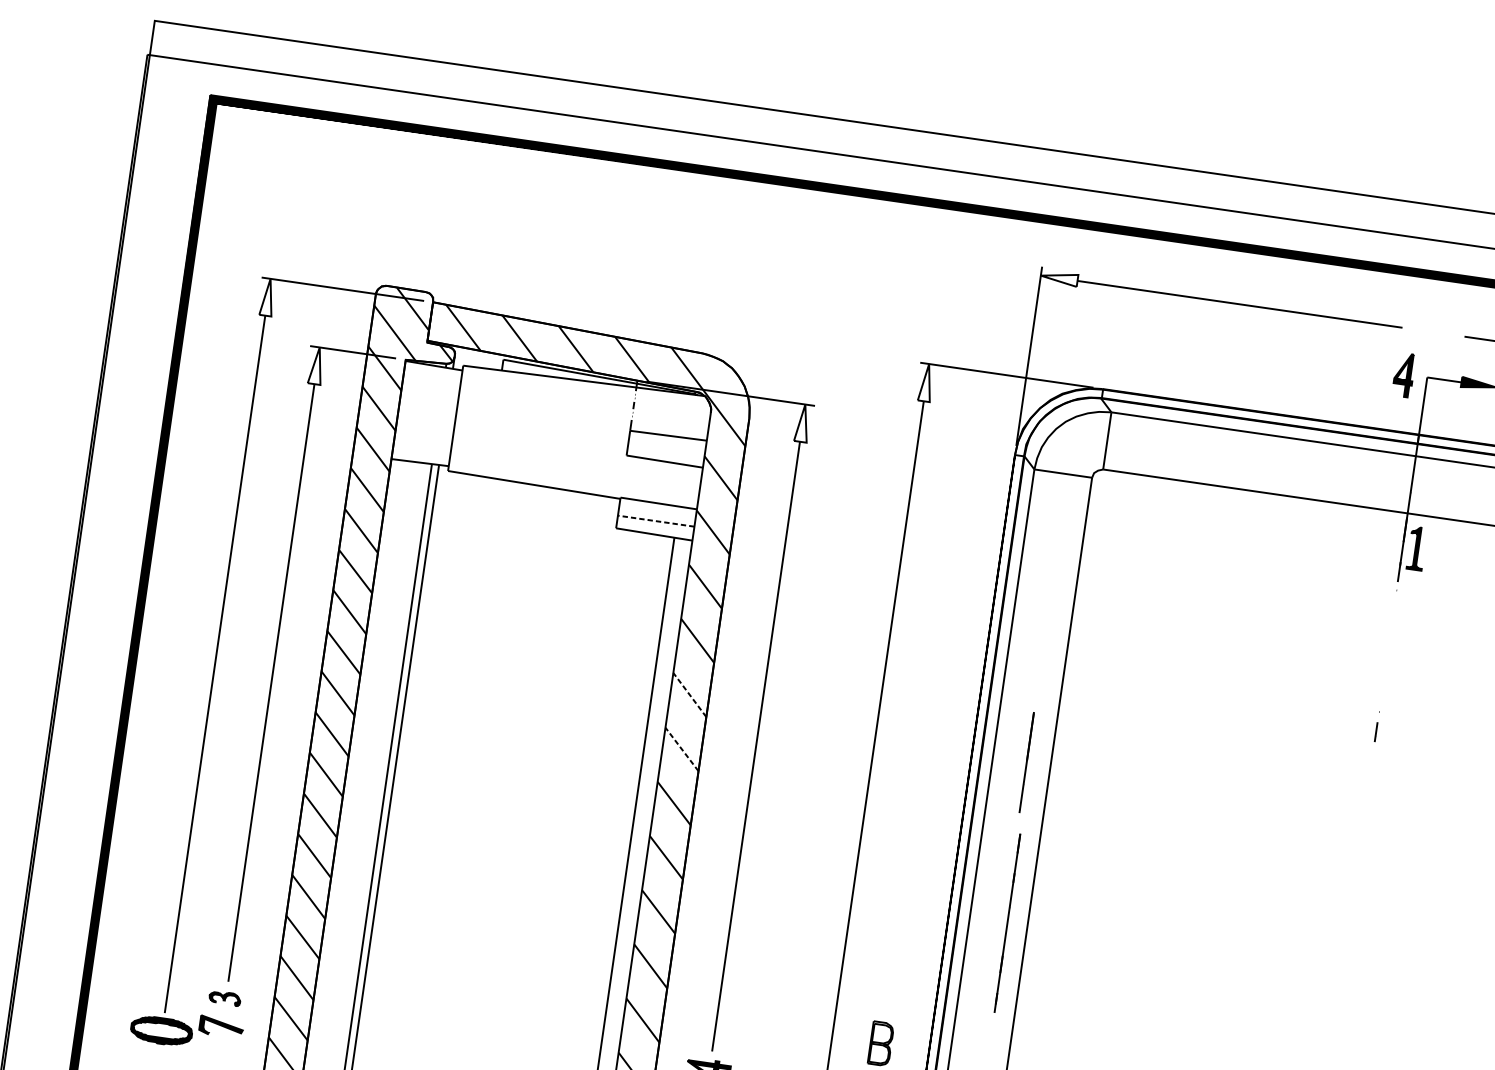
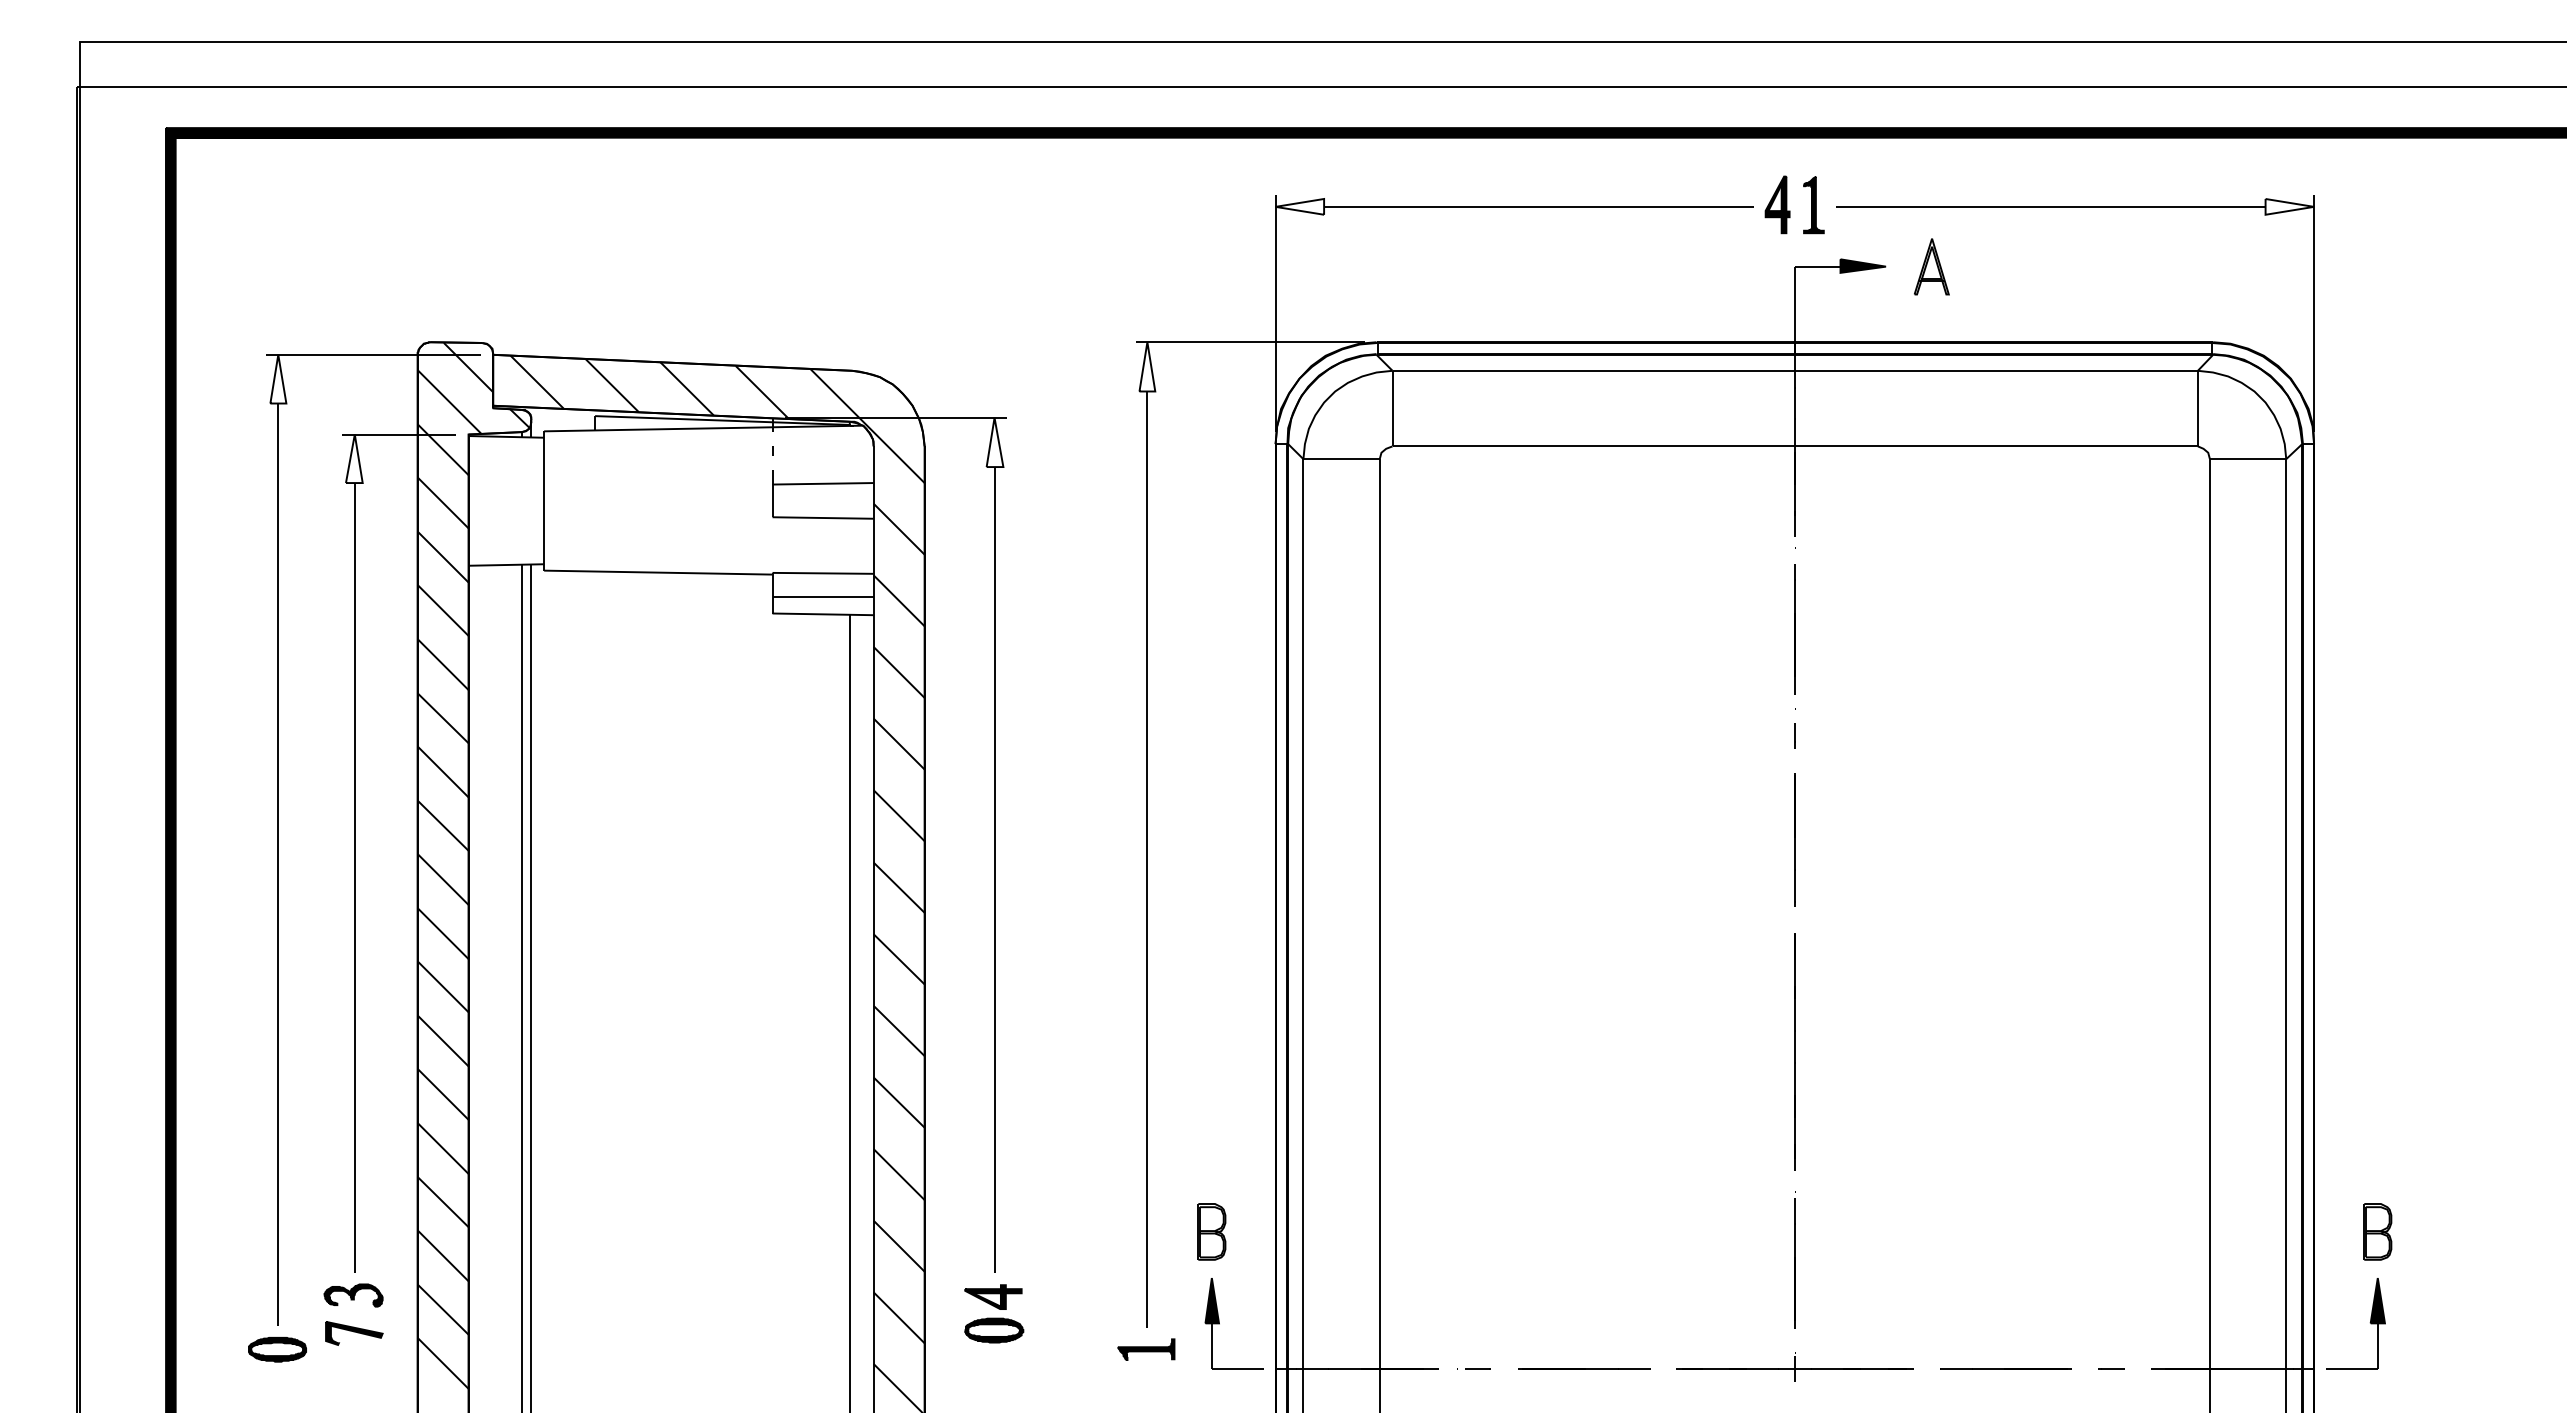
part: (1403, 374) -> (1777, 204), moved
line: (656, 521) -> (823, 596), dashed -> solid
part: (1416, 548) -> (1813, 205), moved
line: (1387, 651) -> (1794, 629), added
line: (689, 694) -> (898, 815), dashed -> solid
line: (682, 749) -> (899, 887), dashed -> solid
line: (1026, 761) -> (1794, 839), moved
line: (1006, 922) -> (1794, 1051), moved
part: (224, 998) -> (353, 1295), size x1.43
part: (161, 1030) -> (277, 1349), size x0.71

